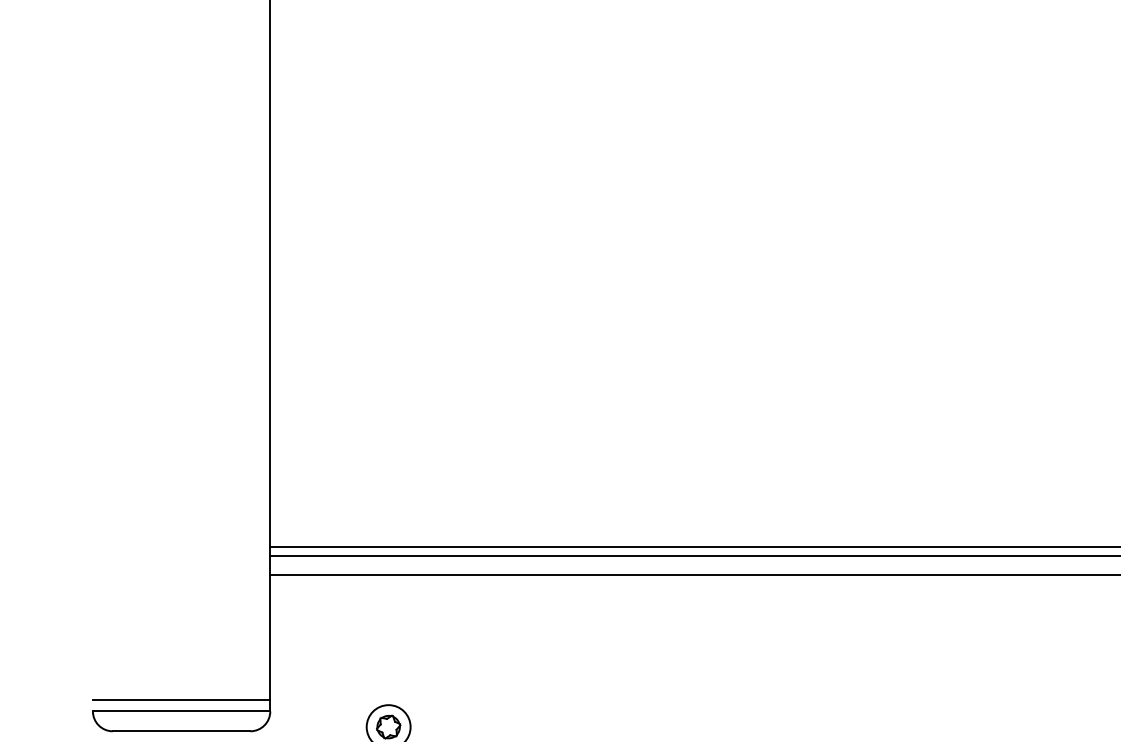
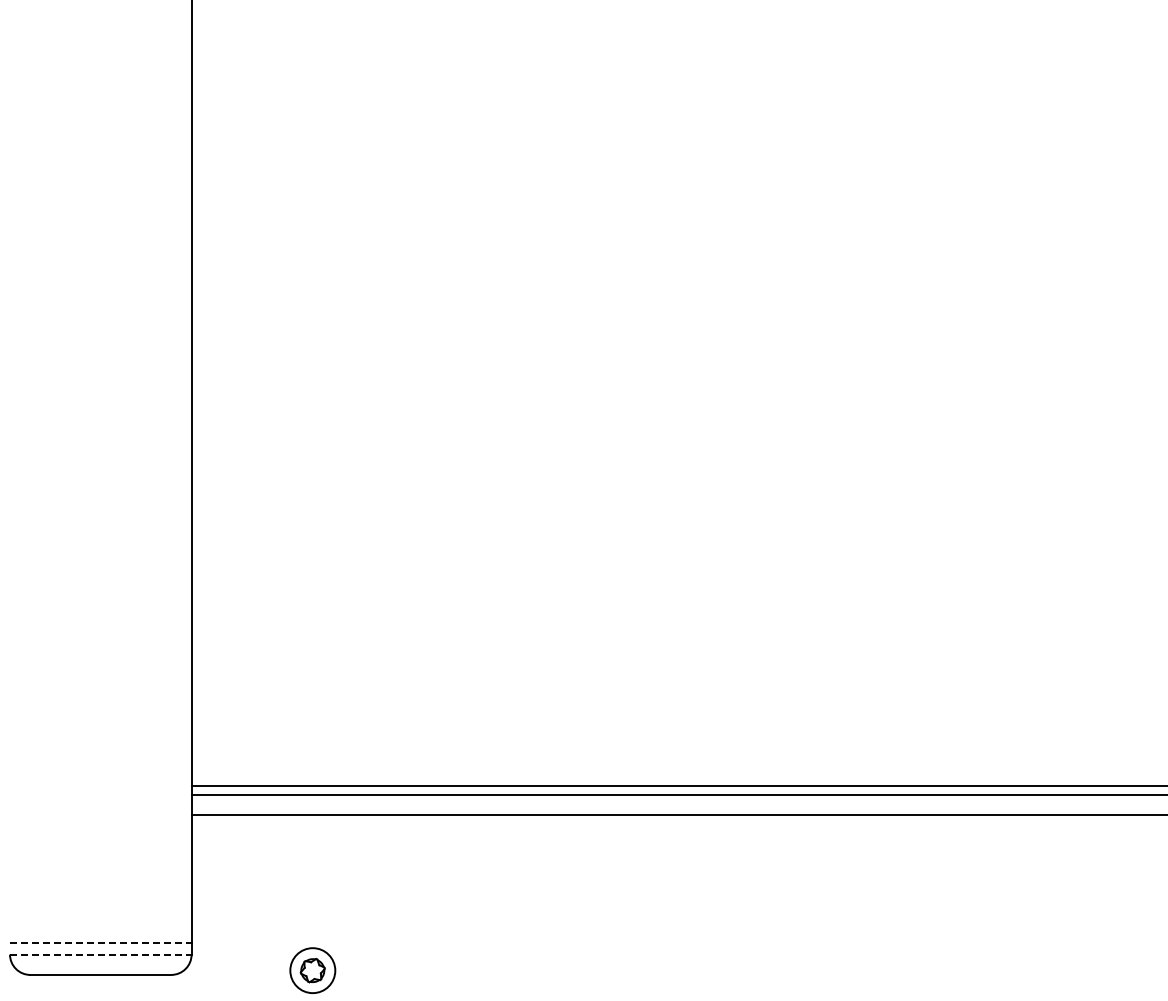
line: (181, 699) -> (100, 942), solid -> dashed
line: (181, 711) -> (100, 954), solid -> dashed

